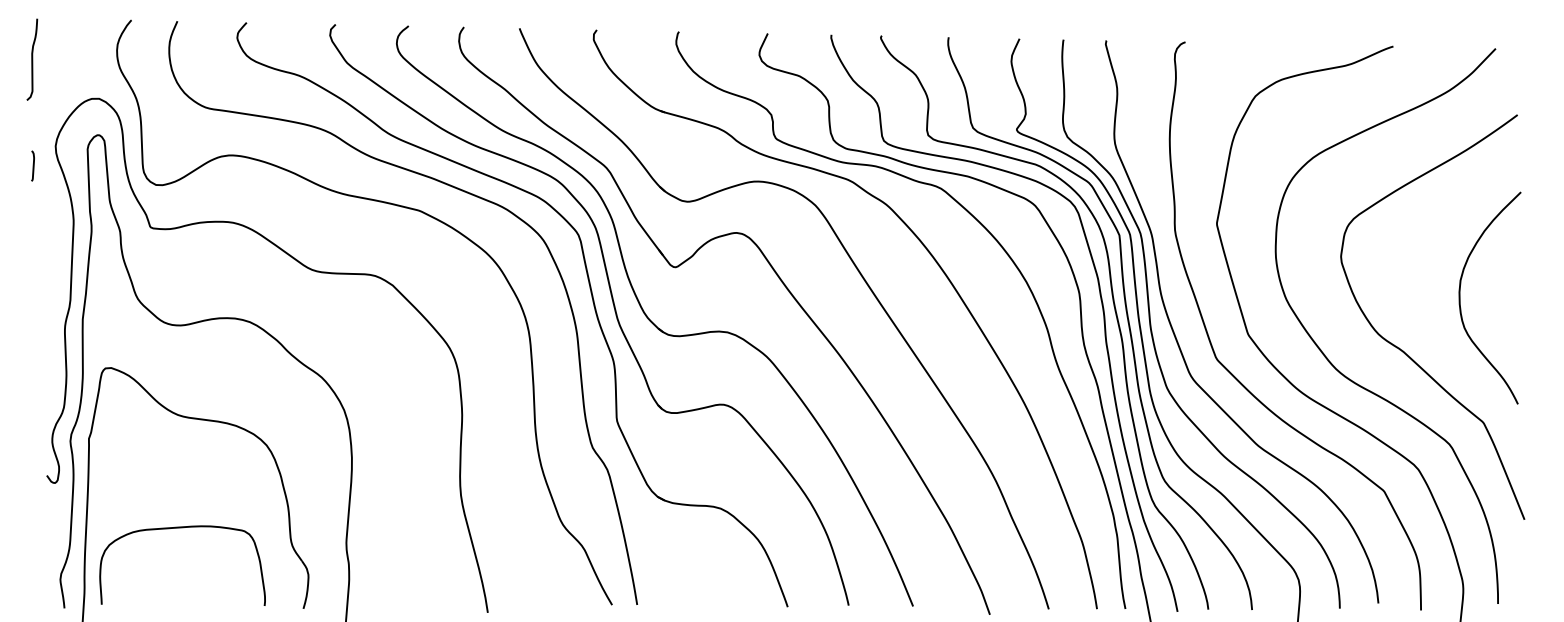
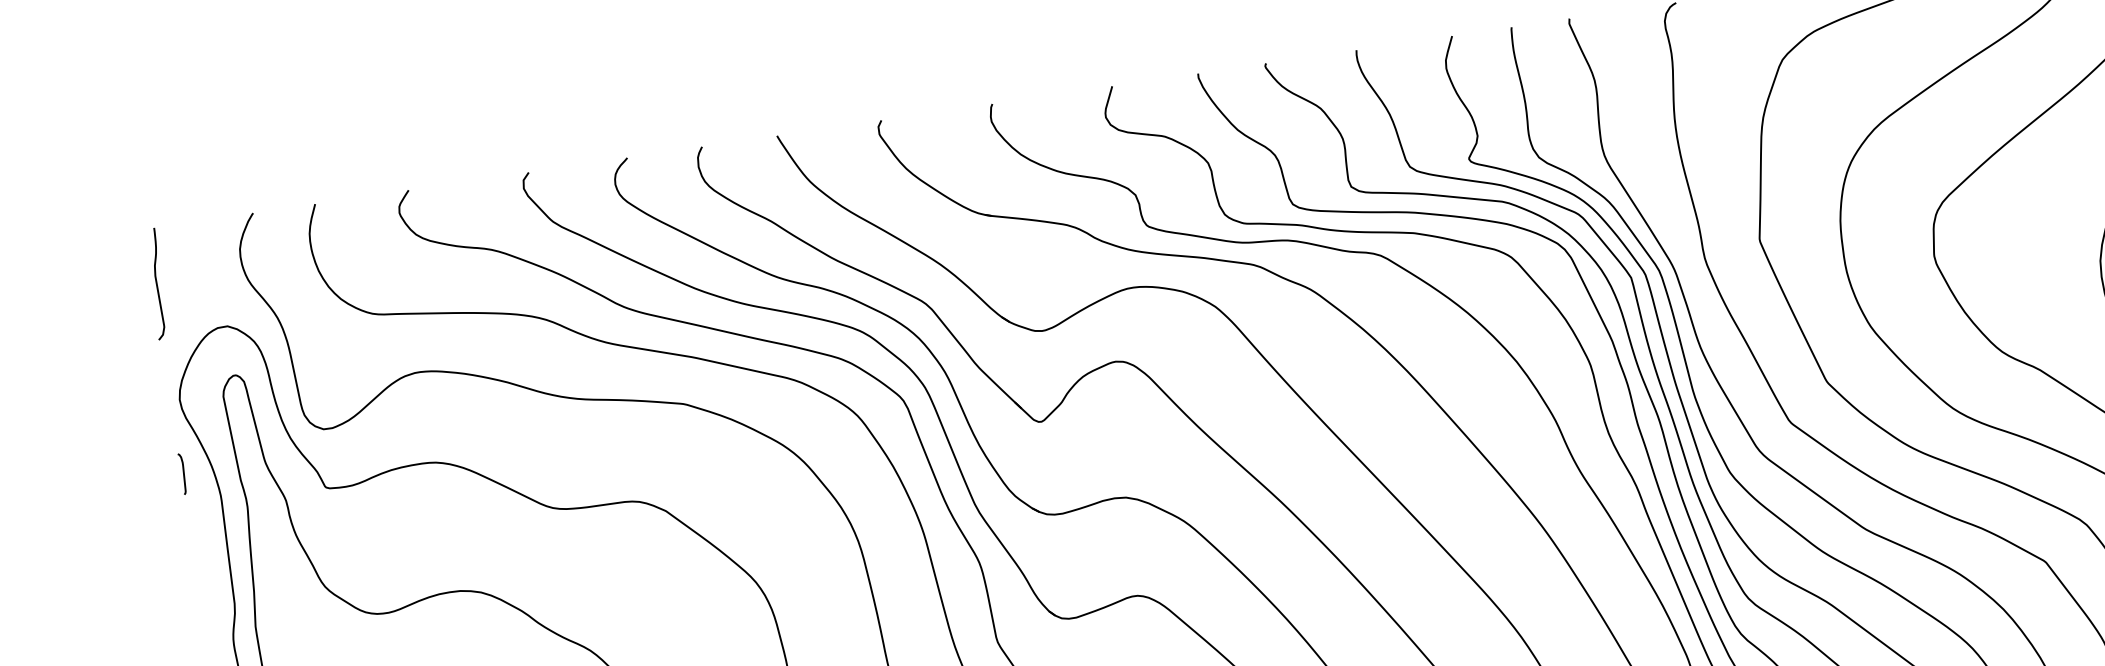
curve: (32, 59) -> (157, 283), moved
curve: (32, 165) -> (182, 473), moved

